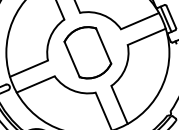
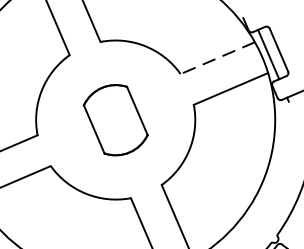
line: (140, 21) -> (218, 58), solid -> dashed
part: (87, 52) -> (114, 119), size x0.7

